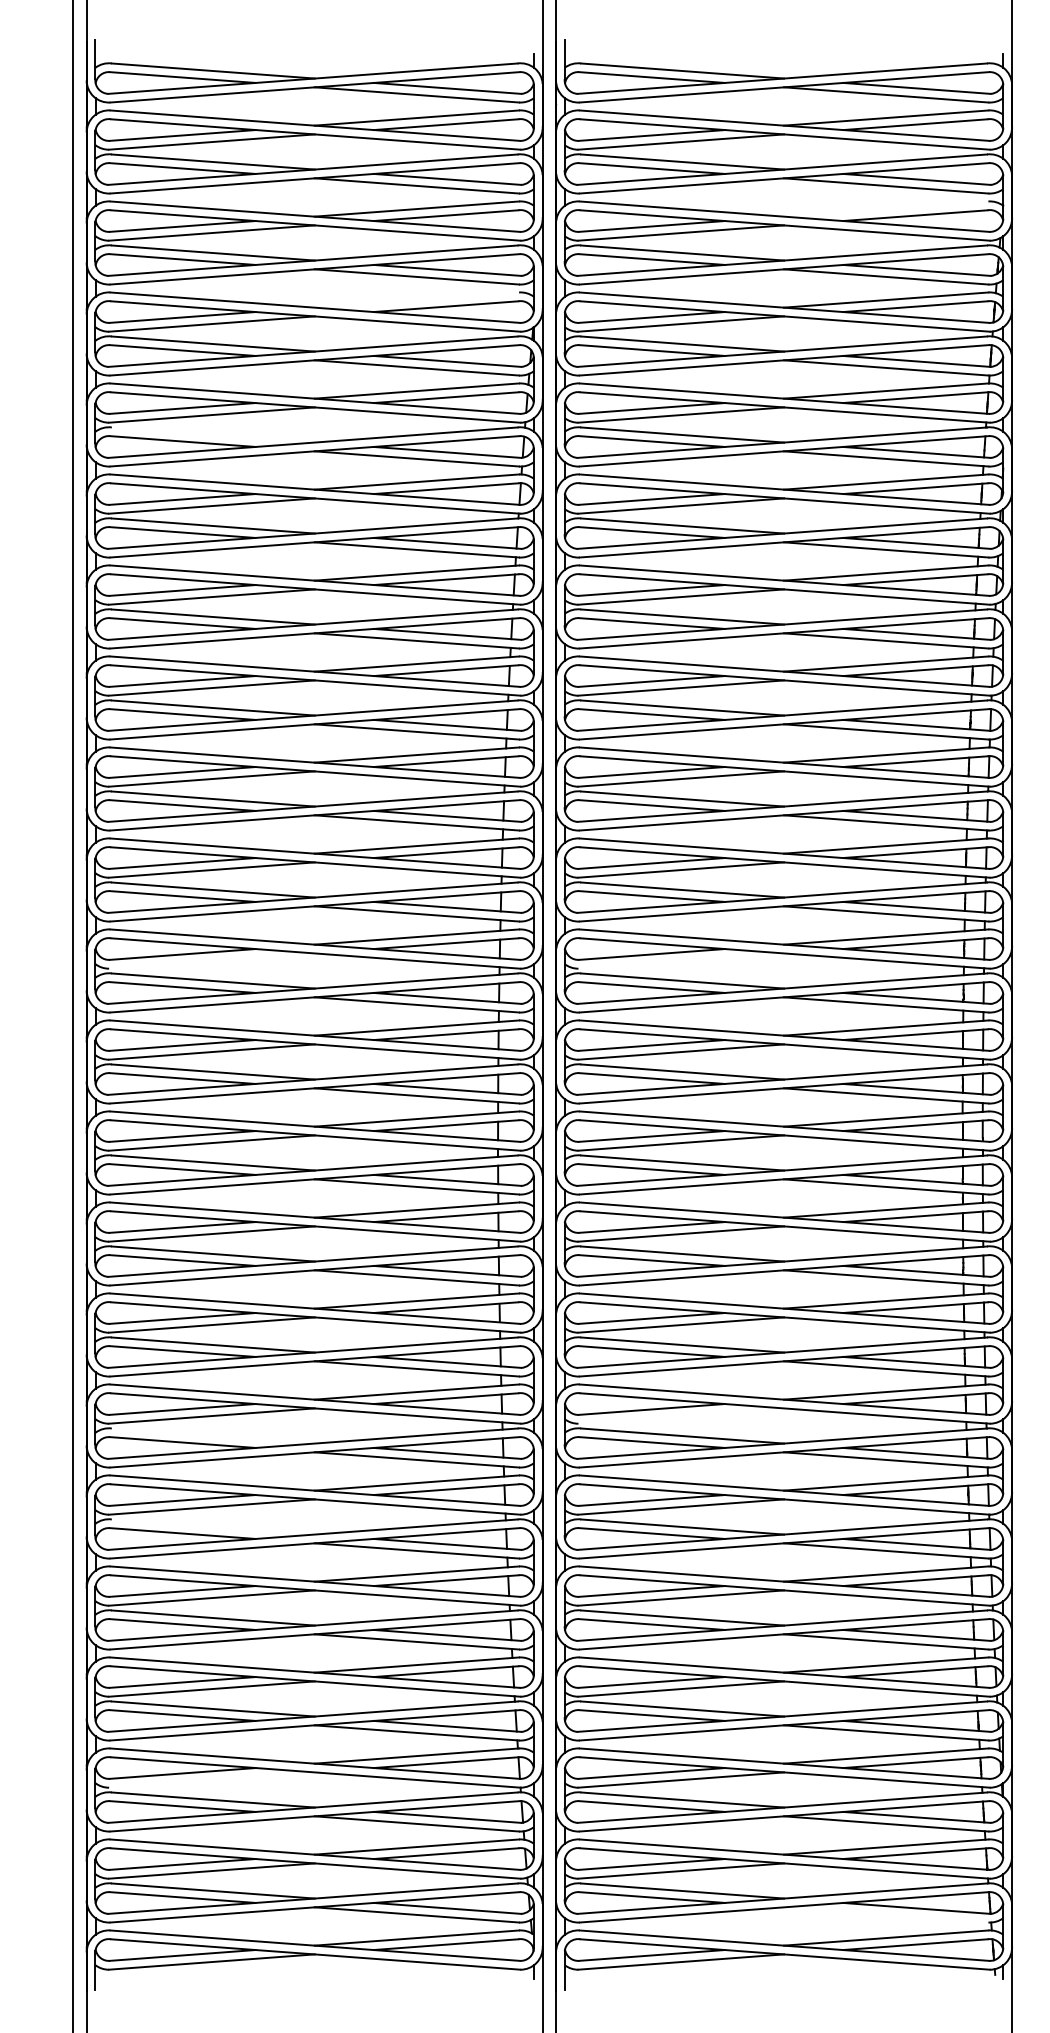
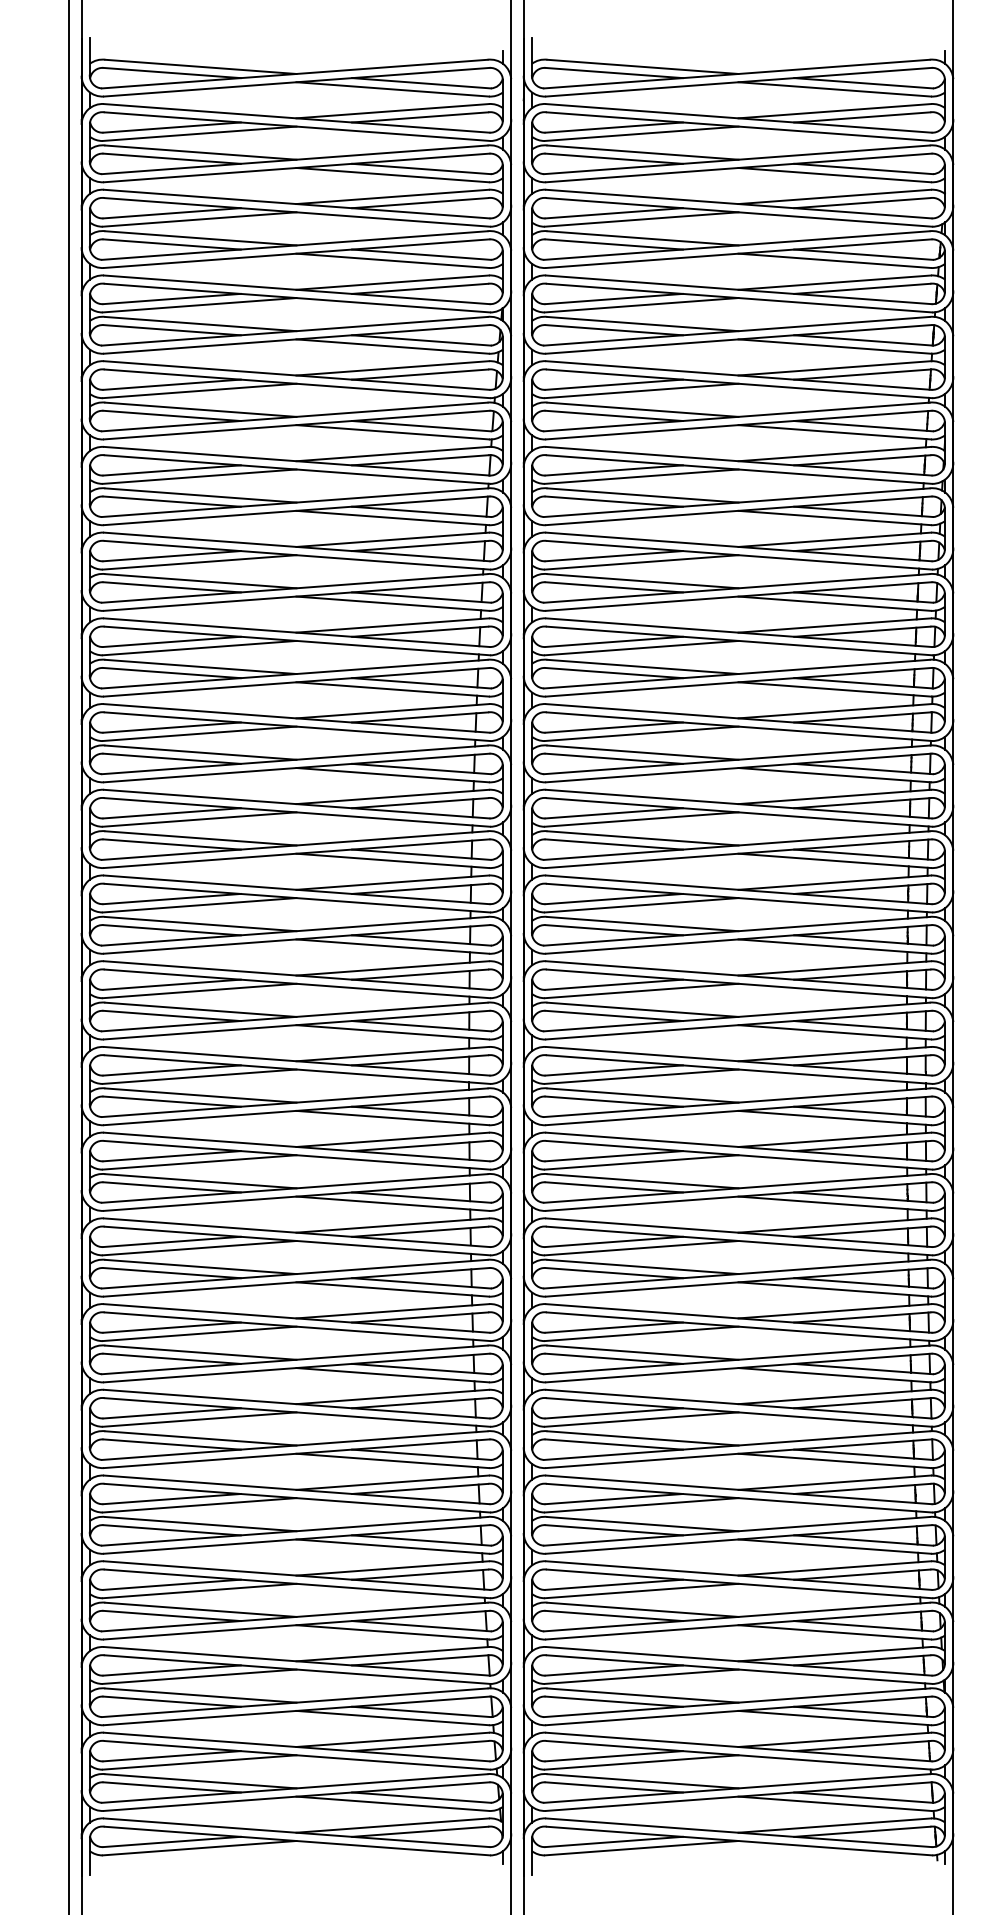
line: (885, 208) -> (834, 196), added
line: (416, 299) -> (392, 282), added
line: (212, 434) -> (200, 409), added
line: (211, 961) -> (199, 905), added
line: (681, 961) -> (641, 905), added
line: (681, 1415) -> (641, 1333), added
line: (212, 1435) -> (200, 1352), added
line: (212, 1527) -> (200, 1438), added
line: (211, 1779) -> (199, 1676), added
line: (885, 1914) -> (834, 1803), added

